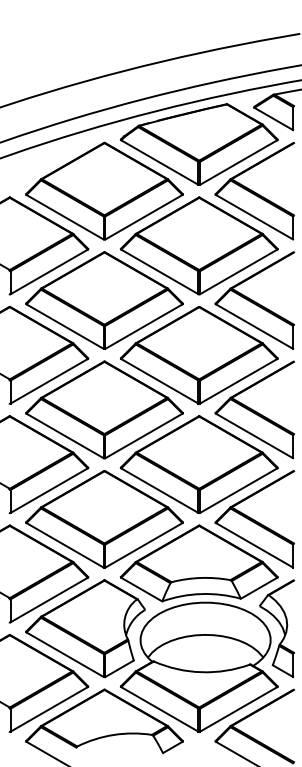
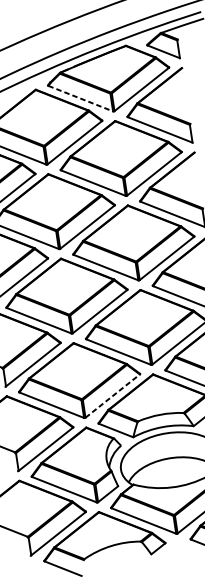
line: (159, 162) -> (80, 98), solid -> dashed
line: (144, 545) -> (113, 396), solid -> dashed

